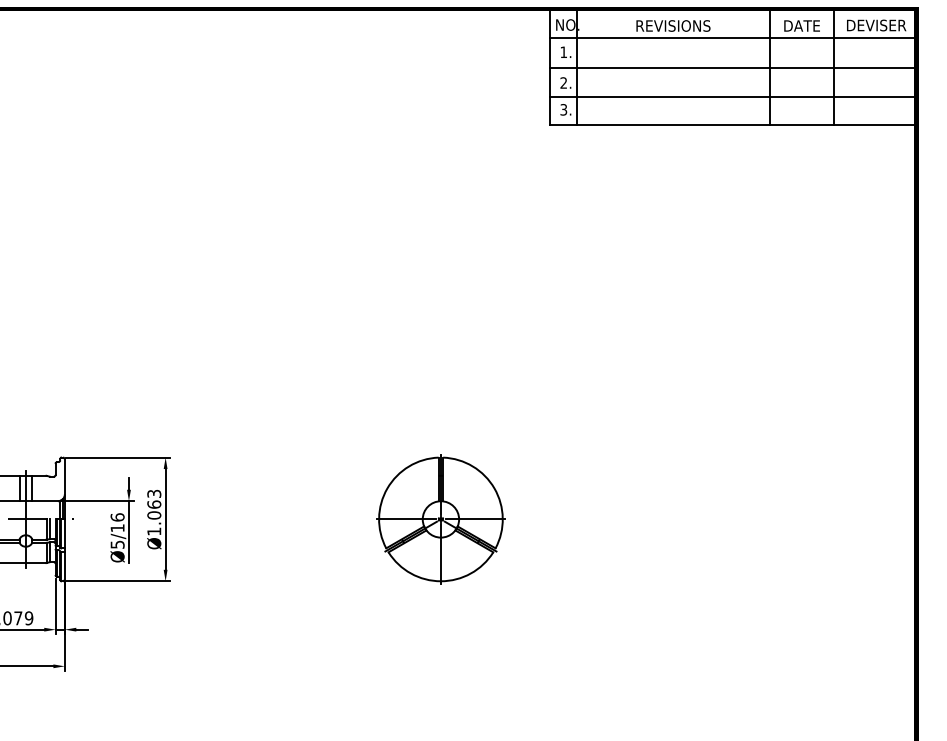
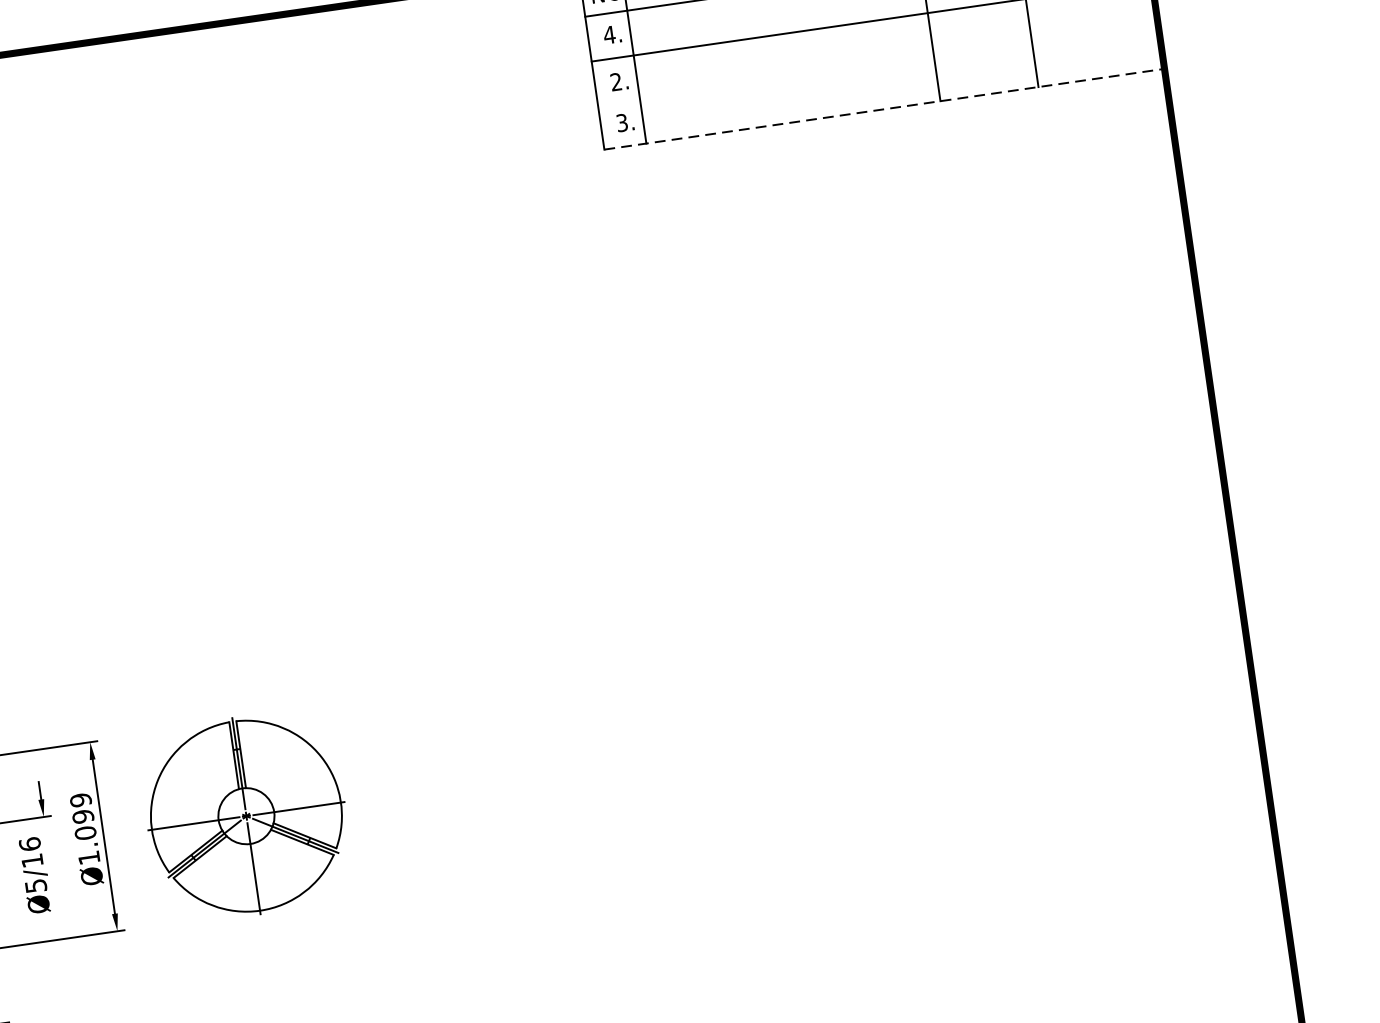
text: (563, 51) -> (608, 33), 1. -> 4.
line: (732, 96) -> (877, 65), removed
line: (733, 125) -> (885, 109), solid -> dashed
text: (154, 498) -> (82, 807), Ø1.063 -> Ø1.099
part: (440, 519) -> (245, 816), moved
line: (128, 531) -> (49, 863), removed

